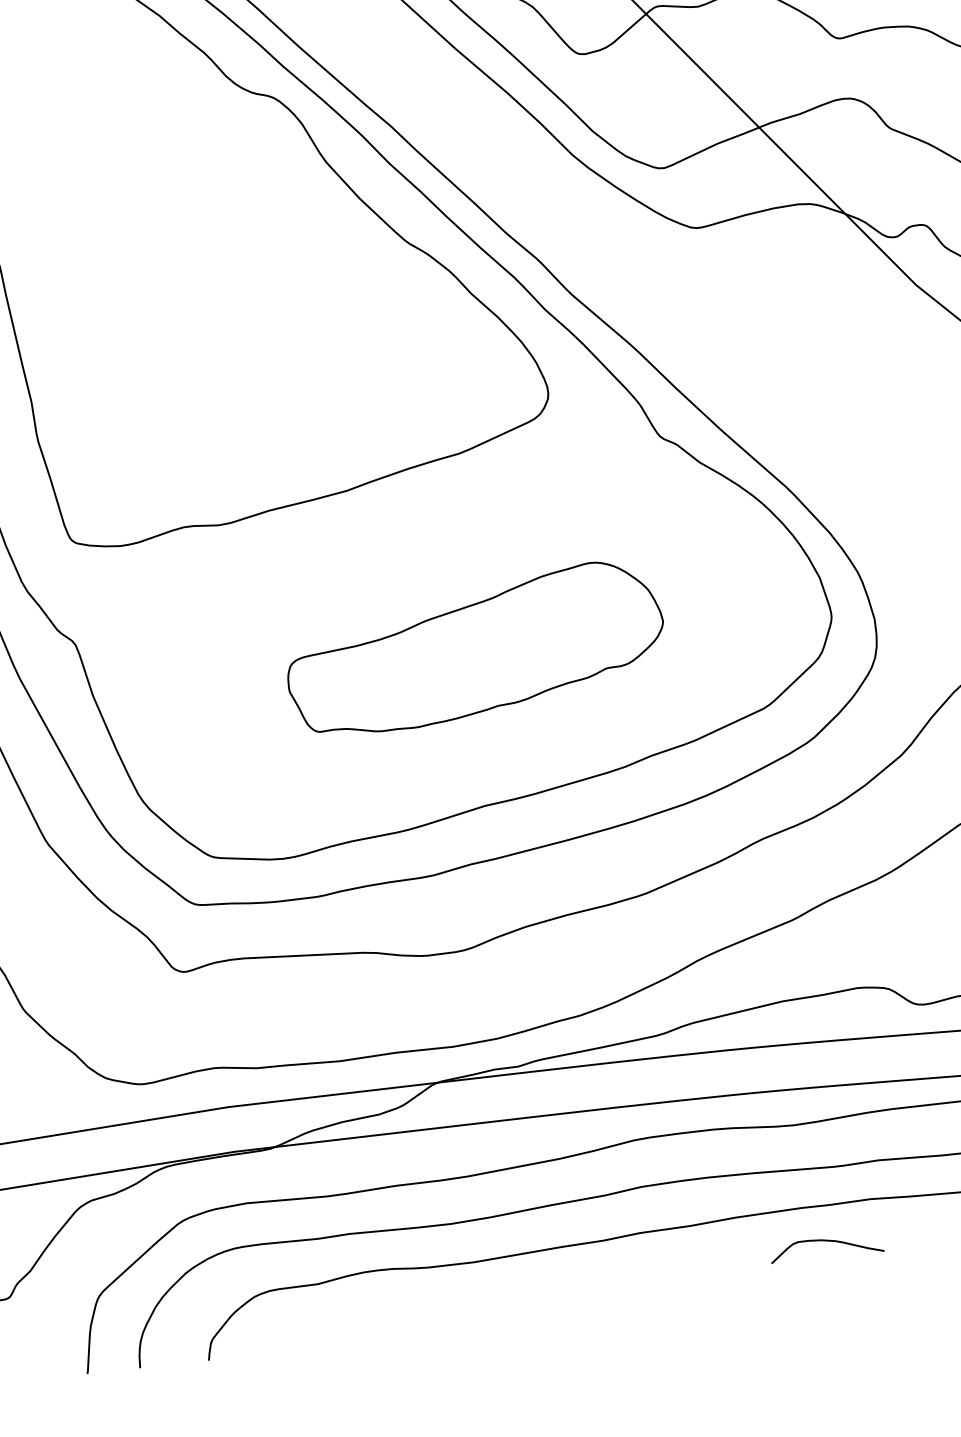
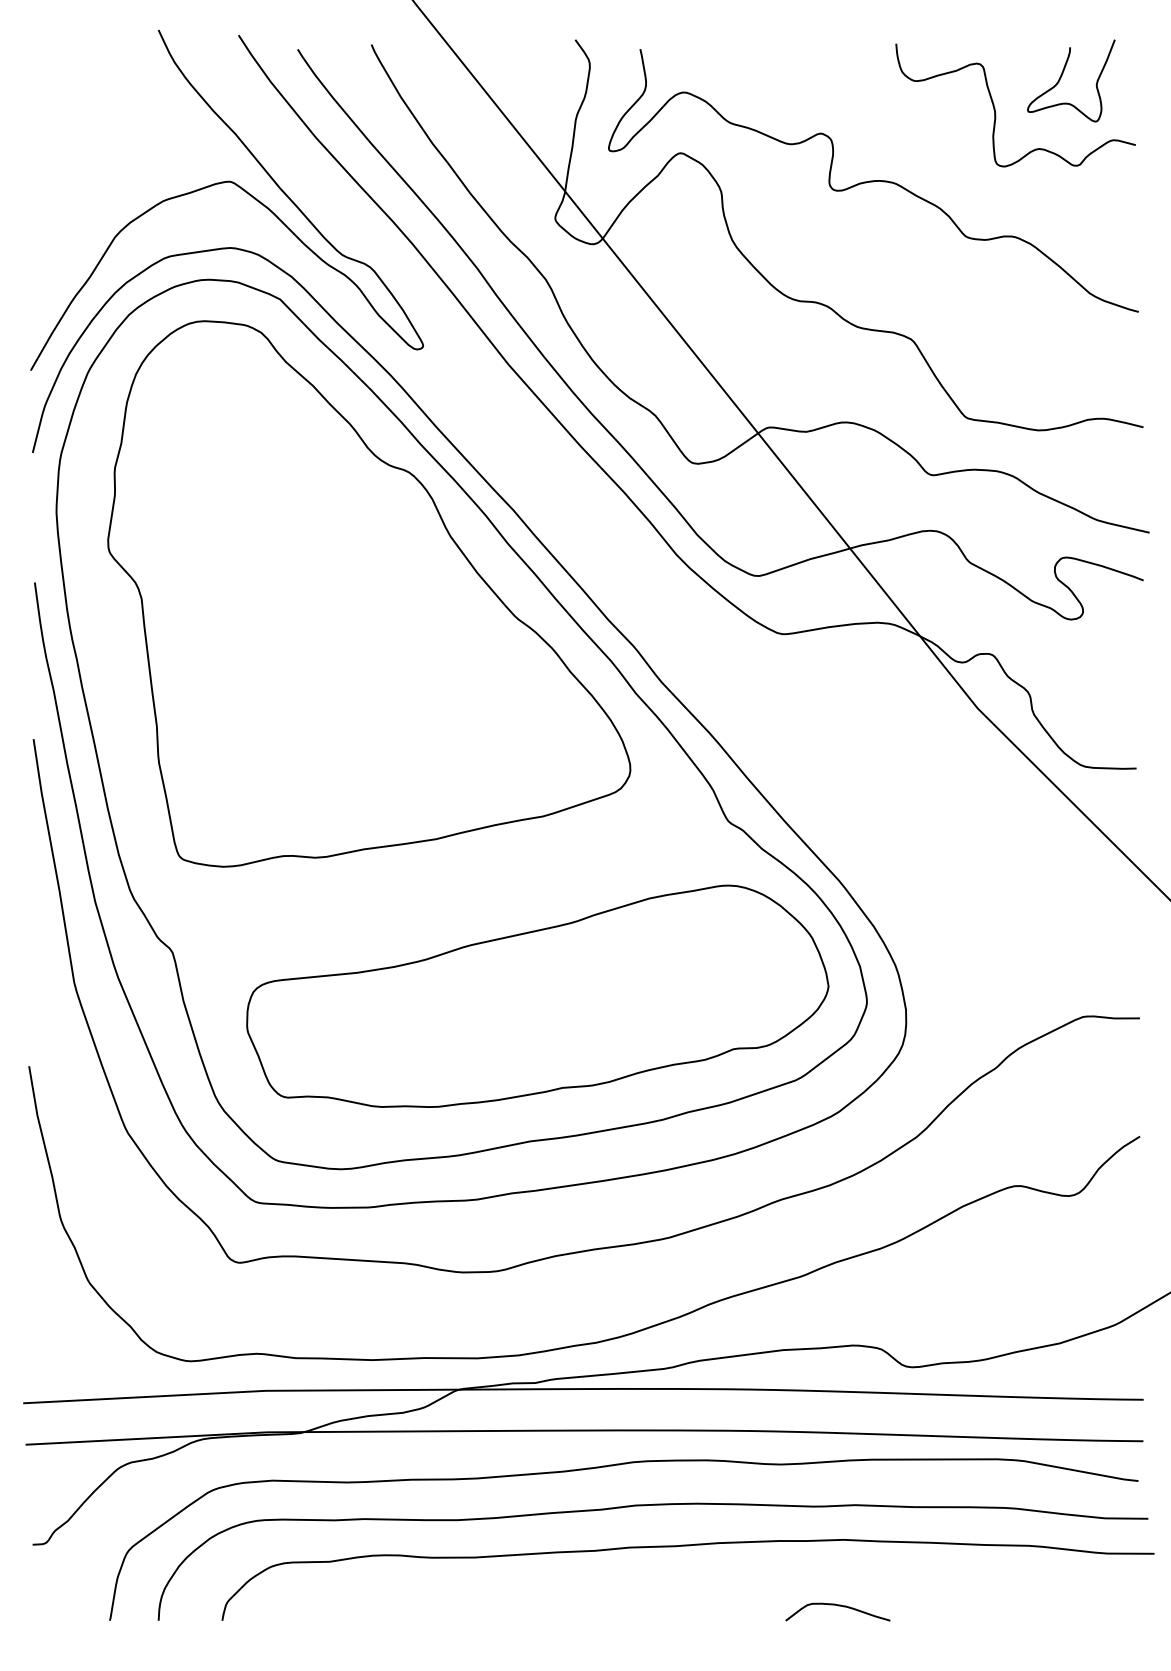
part: (474, 647) -> (537, 995), size x1.67
curve: (825, 1241) -> (837, 1606), moved

